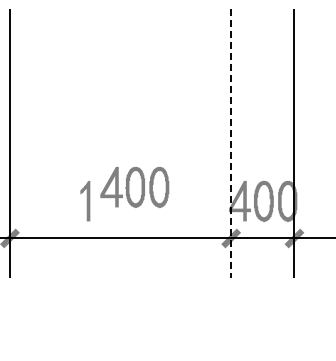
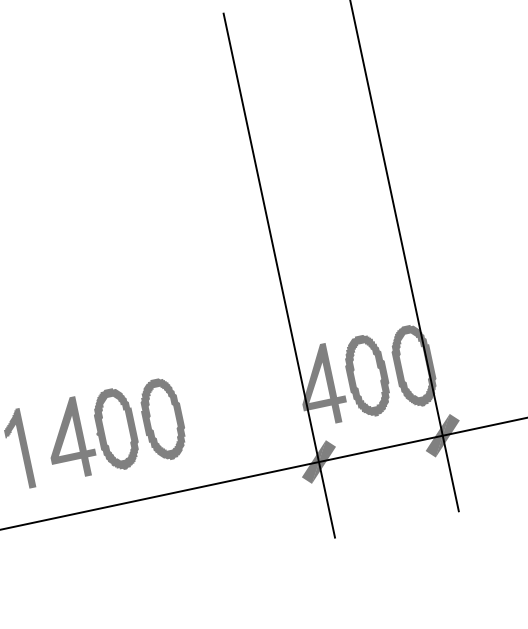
line: (231, 143) -> (280, 276), dashed -> solid
part: (134, 187) -> (114, 429), moved

